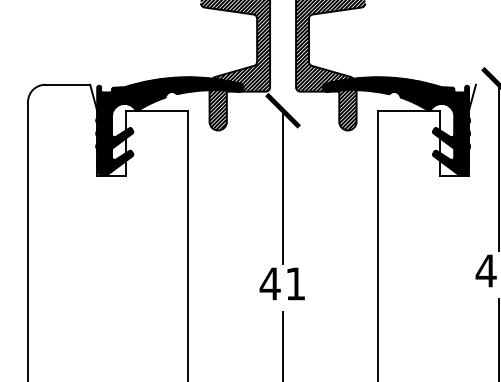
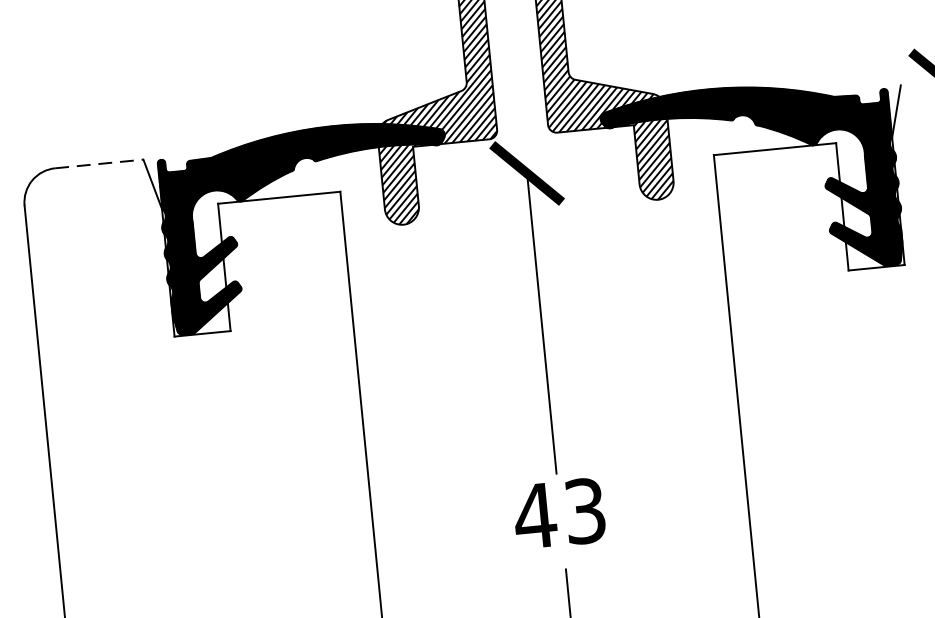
line: (68, 84) -> (100, 163), solid -> dashed
text: (295, 283) -> (584, 510), 41 -> 43

